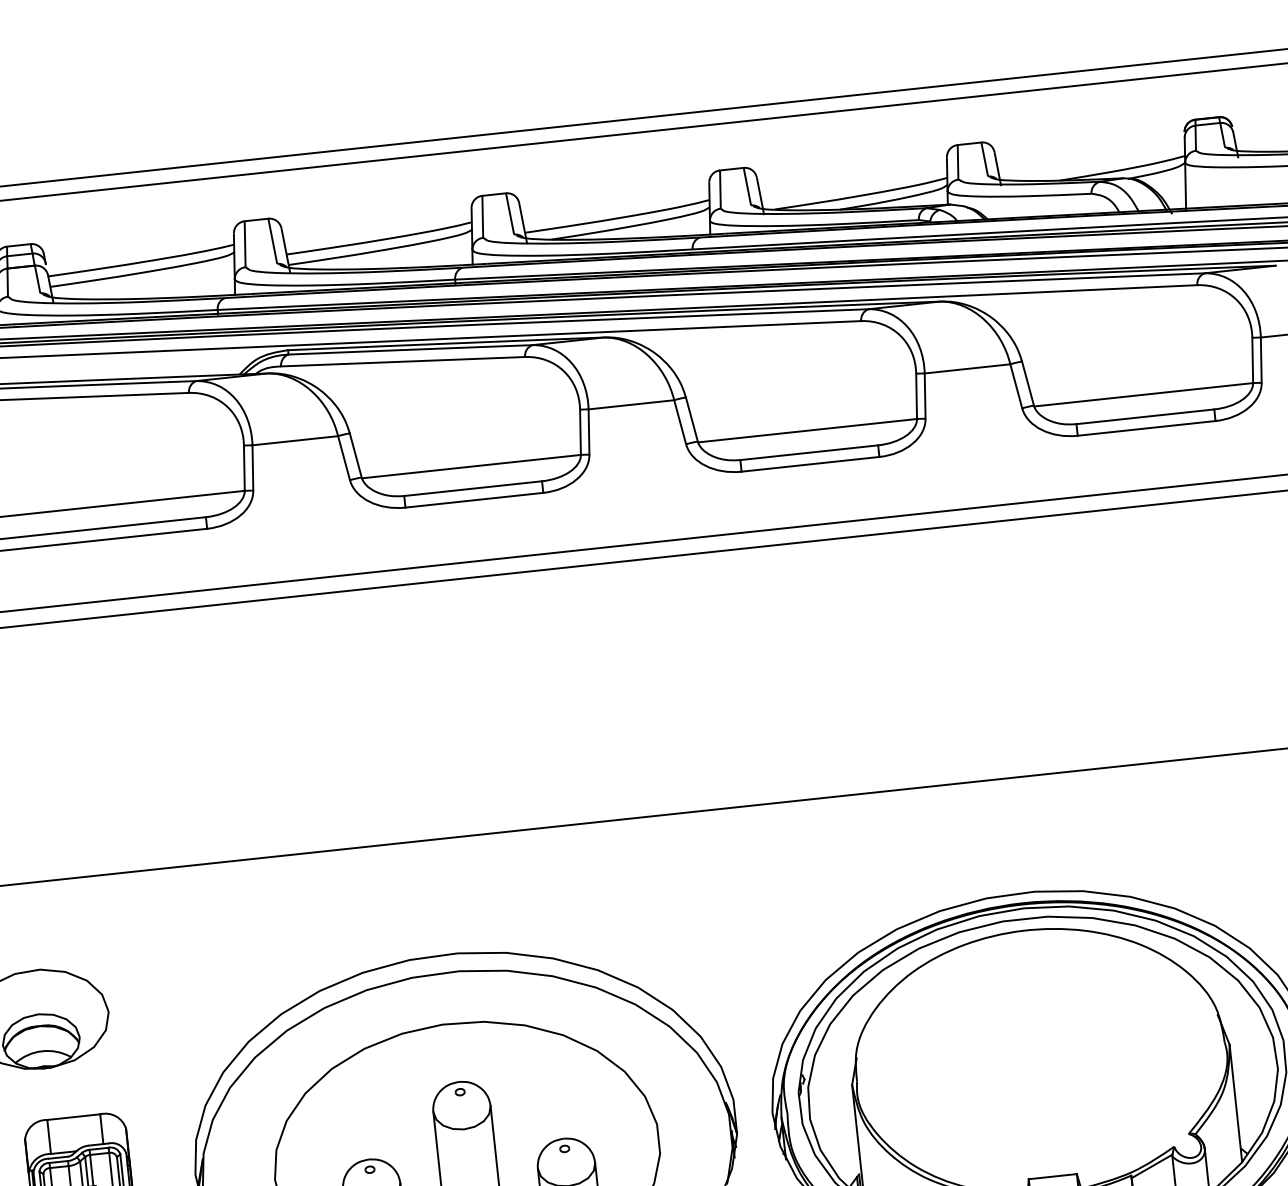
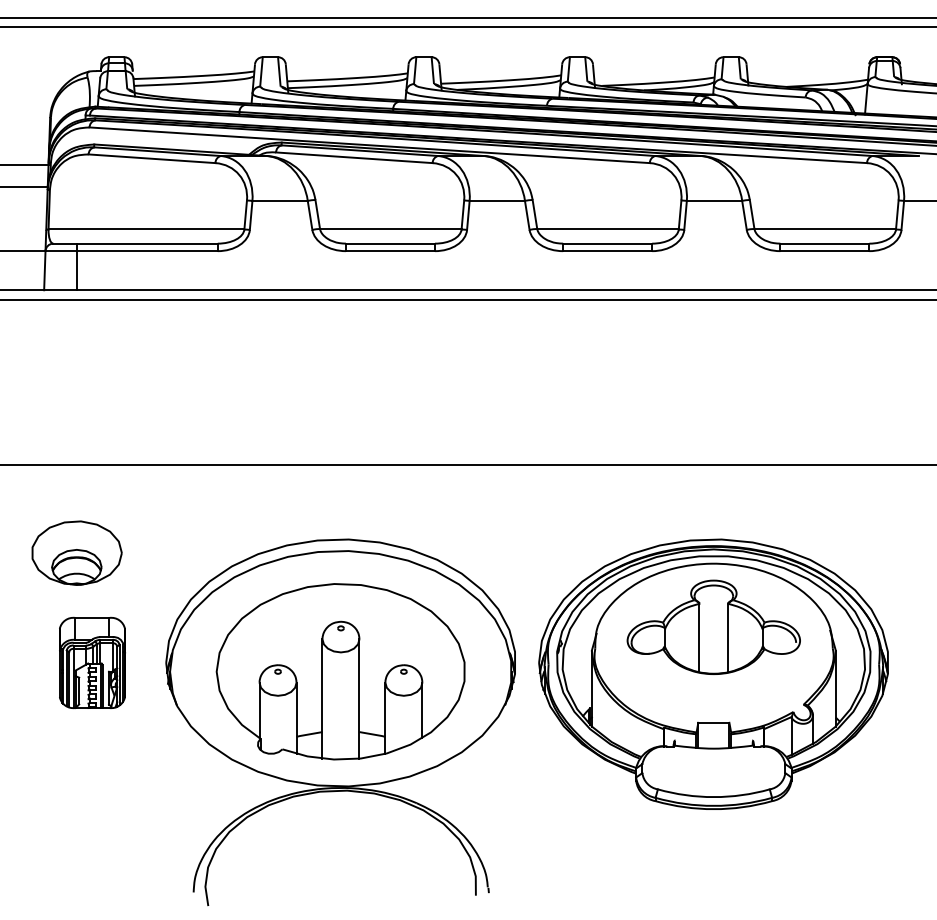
part: (1036, 1027) -> (713, 626), added

